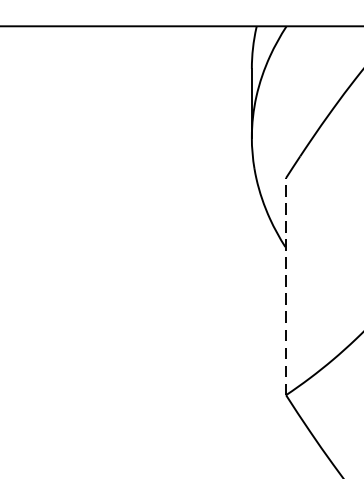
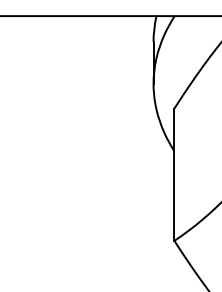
line: (286, 286) -> (174, 174), dashed -> solid

